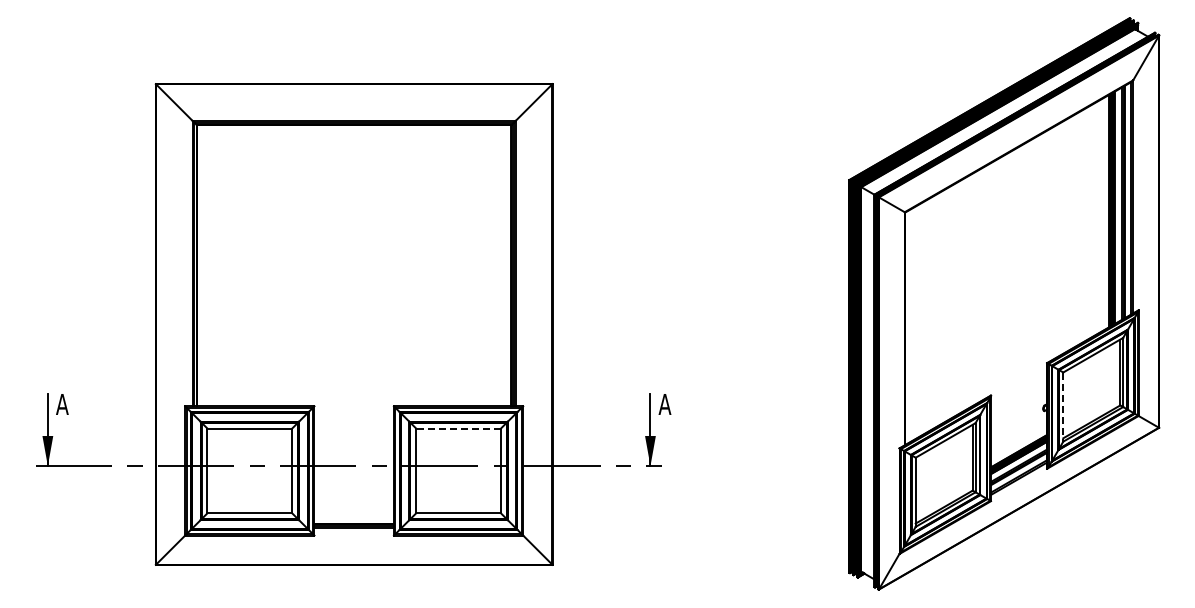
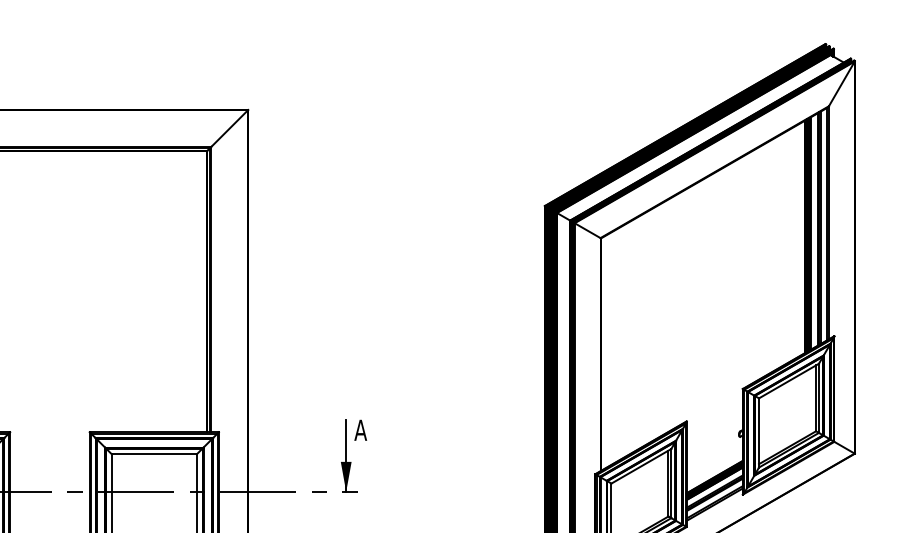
line: (1063, 407) -> (759, 433), dashed -> solid
line: (458, 428) -> (154, 454), dashed -> solid

